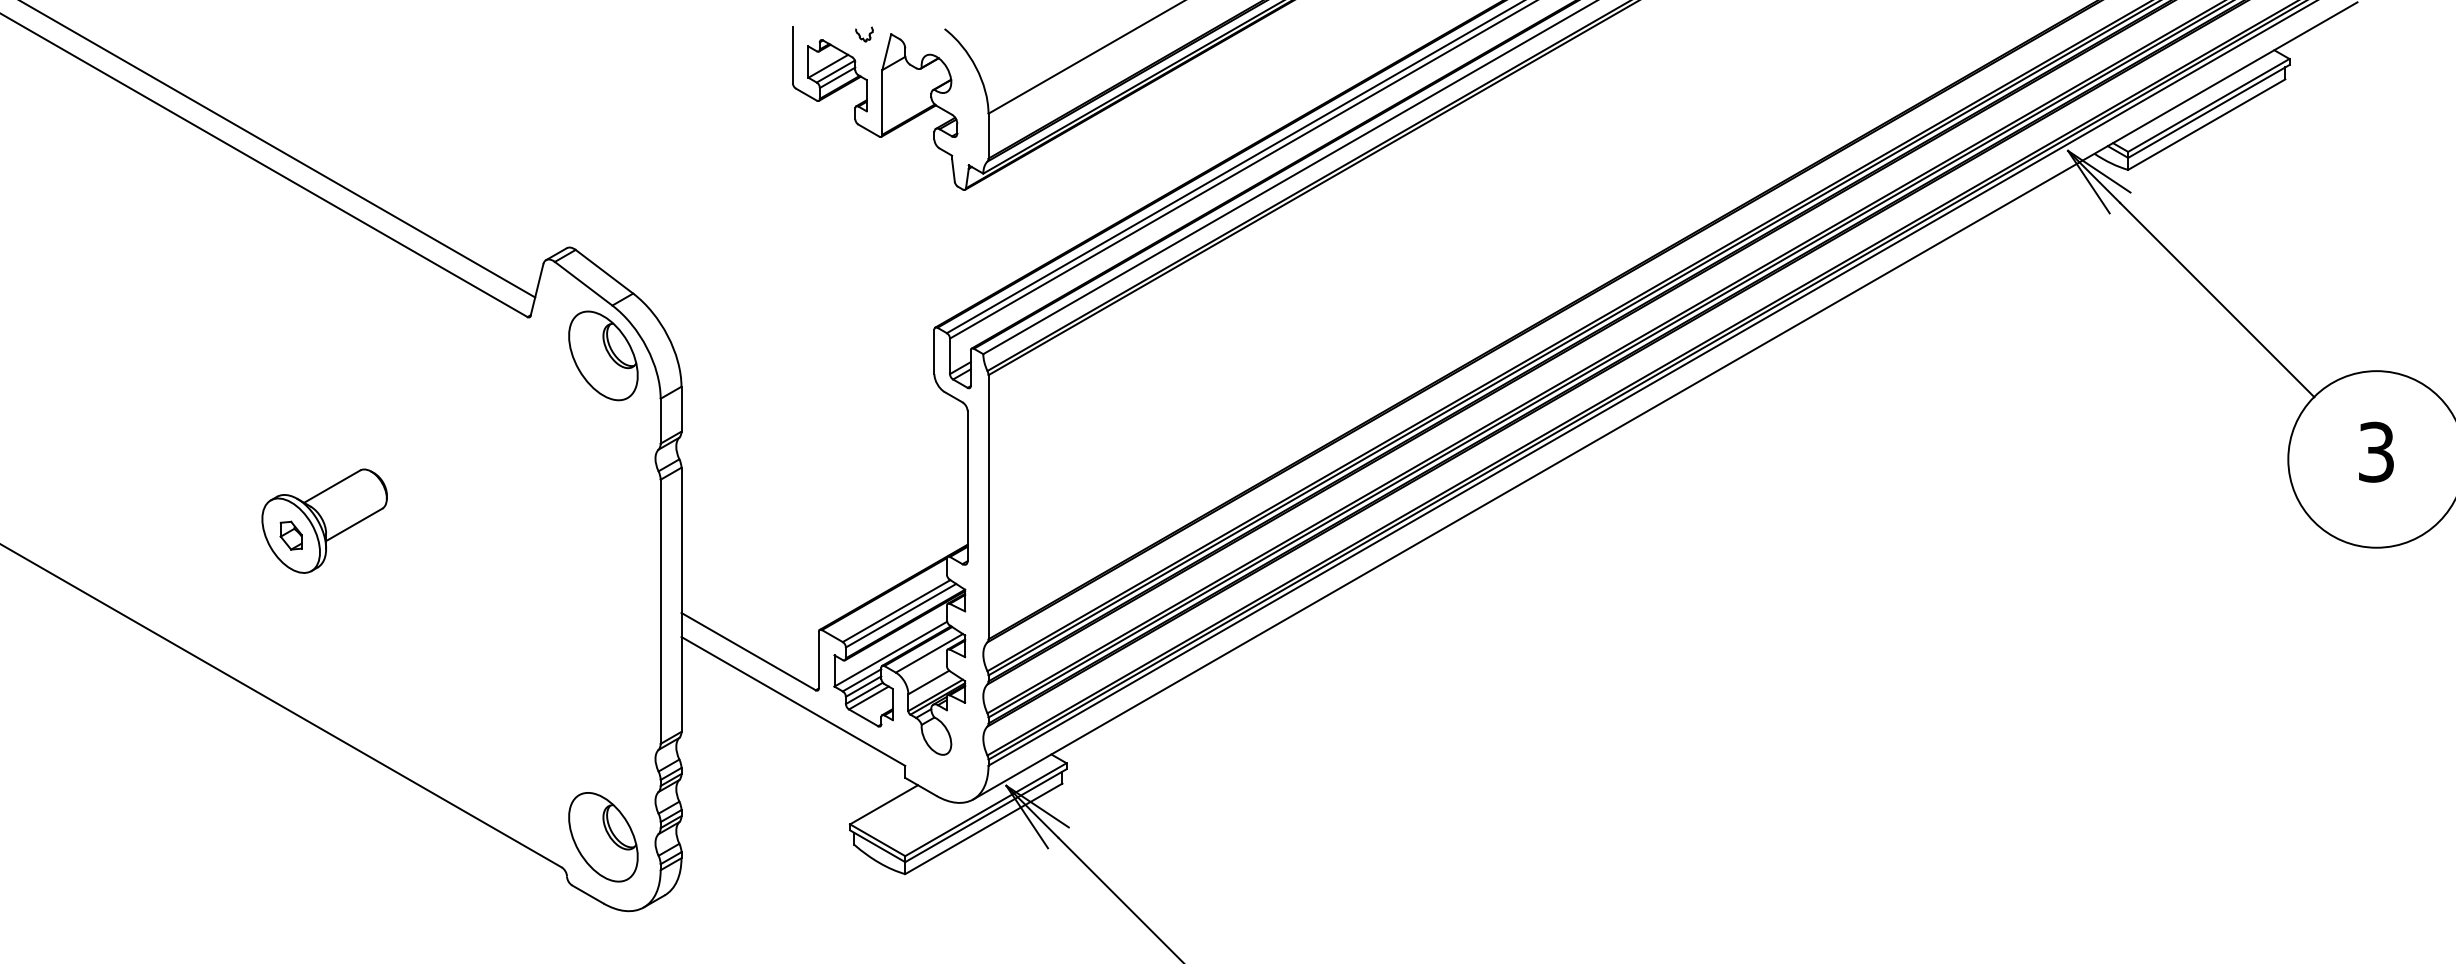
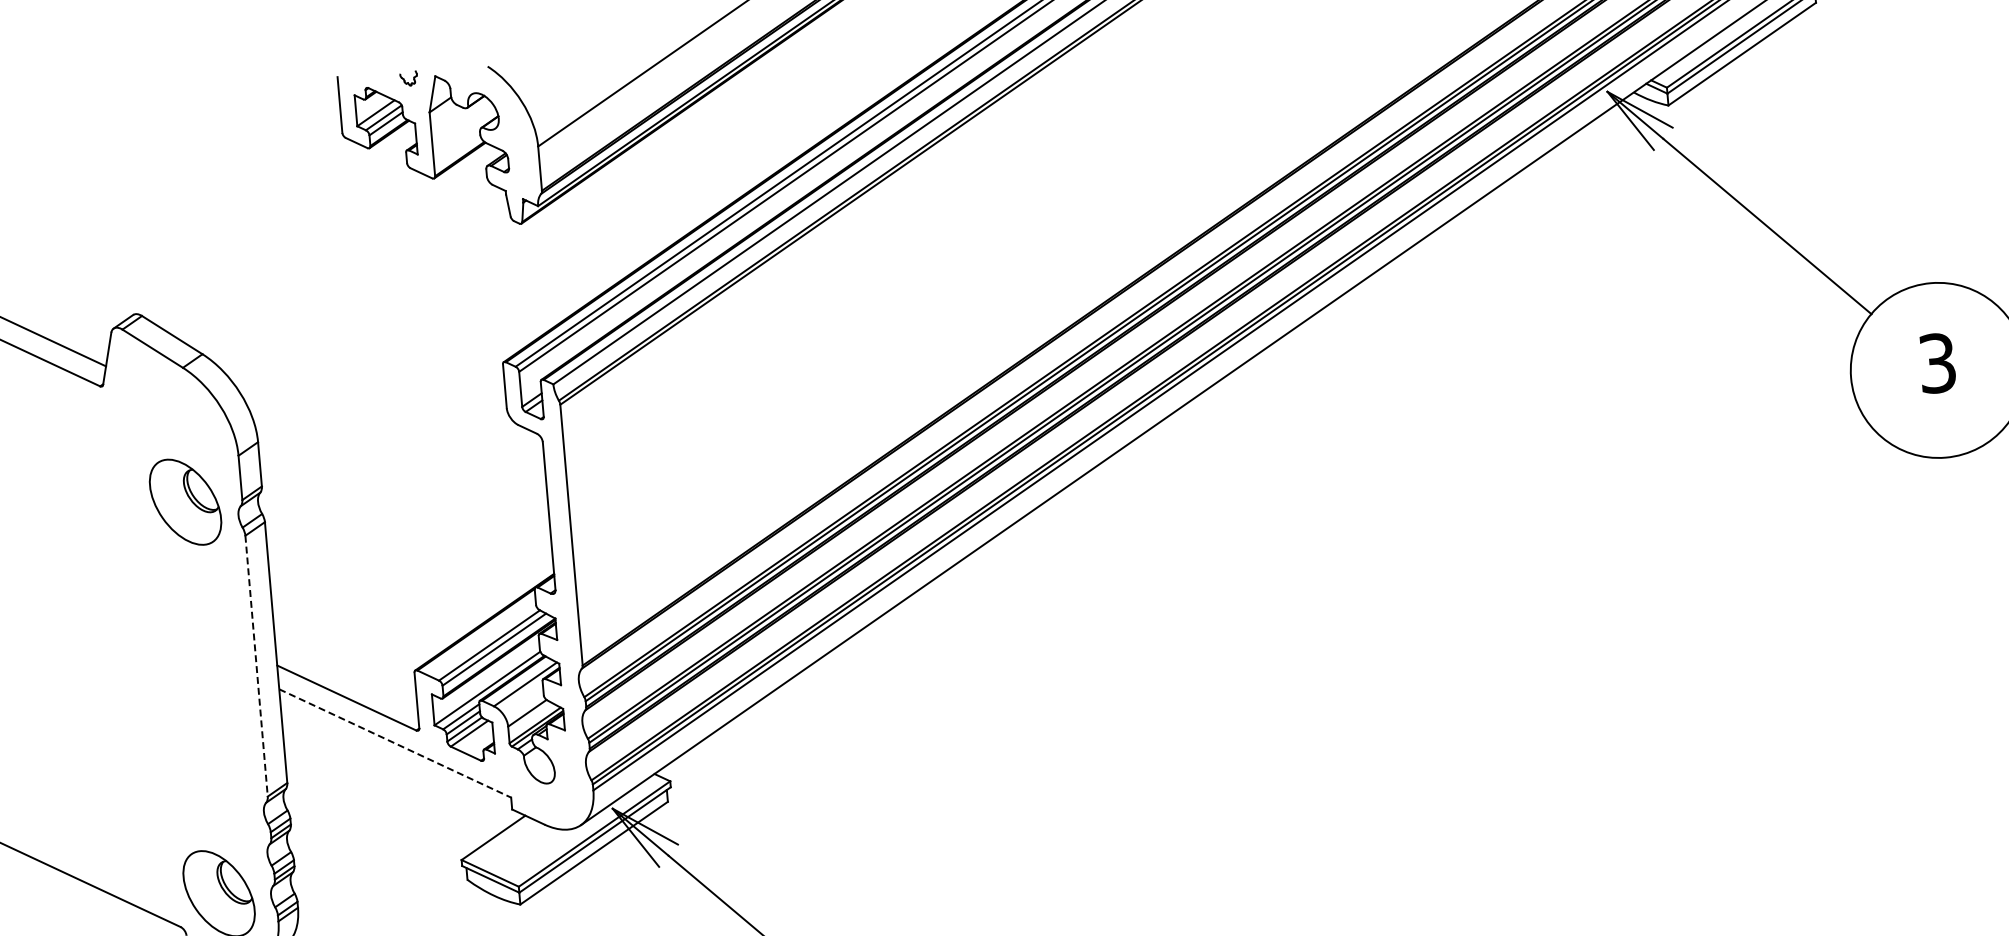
part: (603, 355) -> (185, 501), moved
line: (660, 612) -> (256, 666), solid -> dashed
line: (793, 701) -> (395, 743), solid -> dashed

